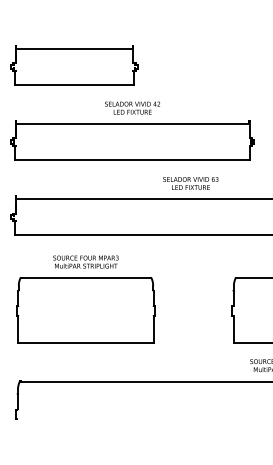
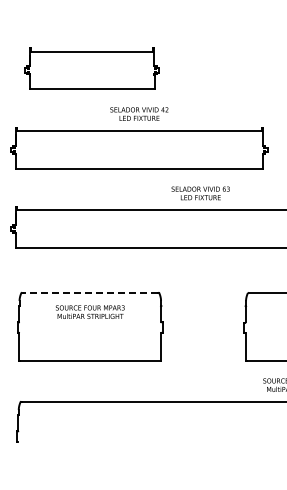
part: (73, 64) -> (91, 68), moved
text: (85, 261) -> (89, 311), moved
line: (85, 277) -> (89, 292), solid -> dashed

